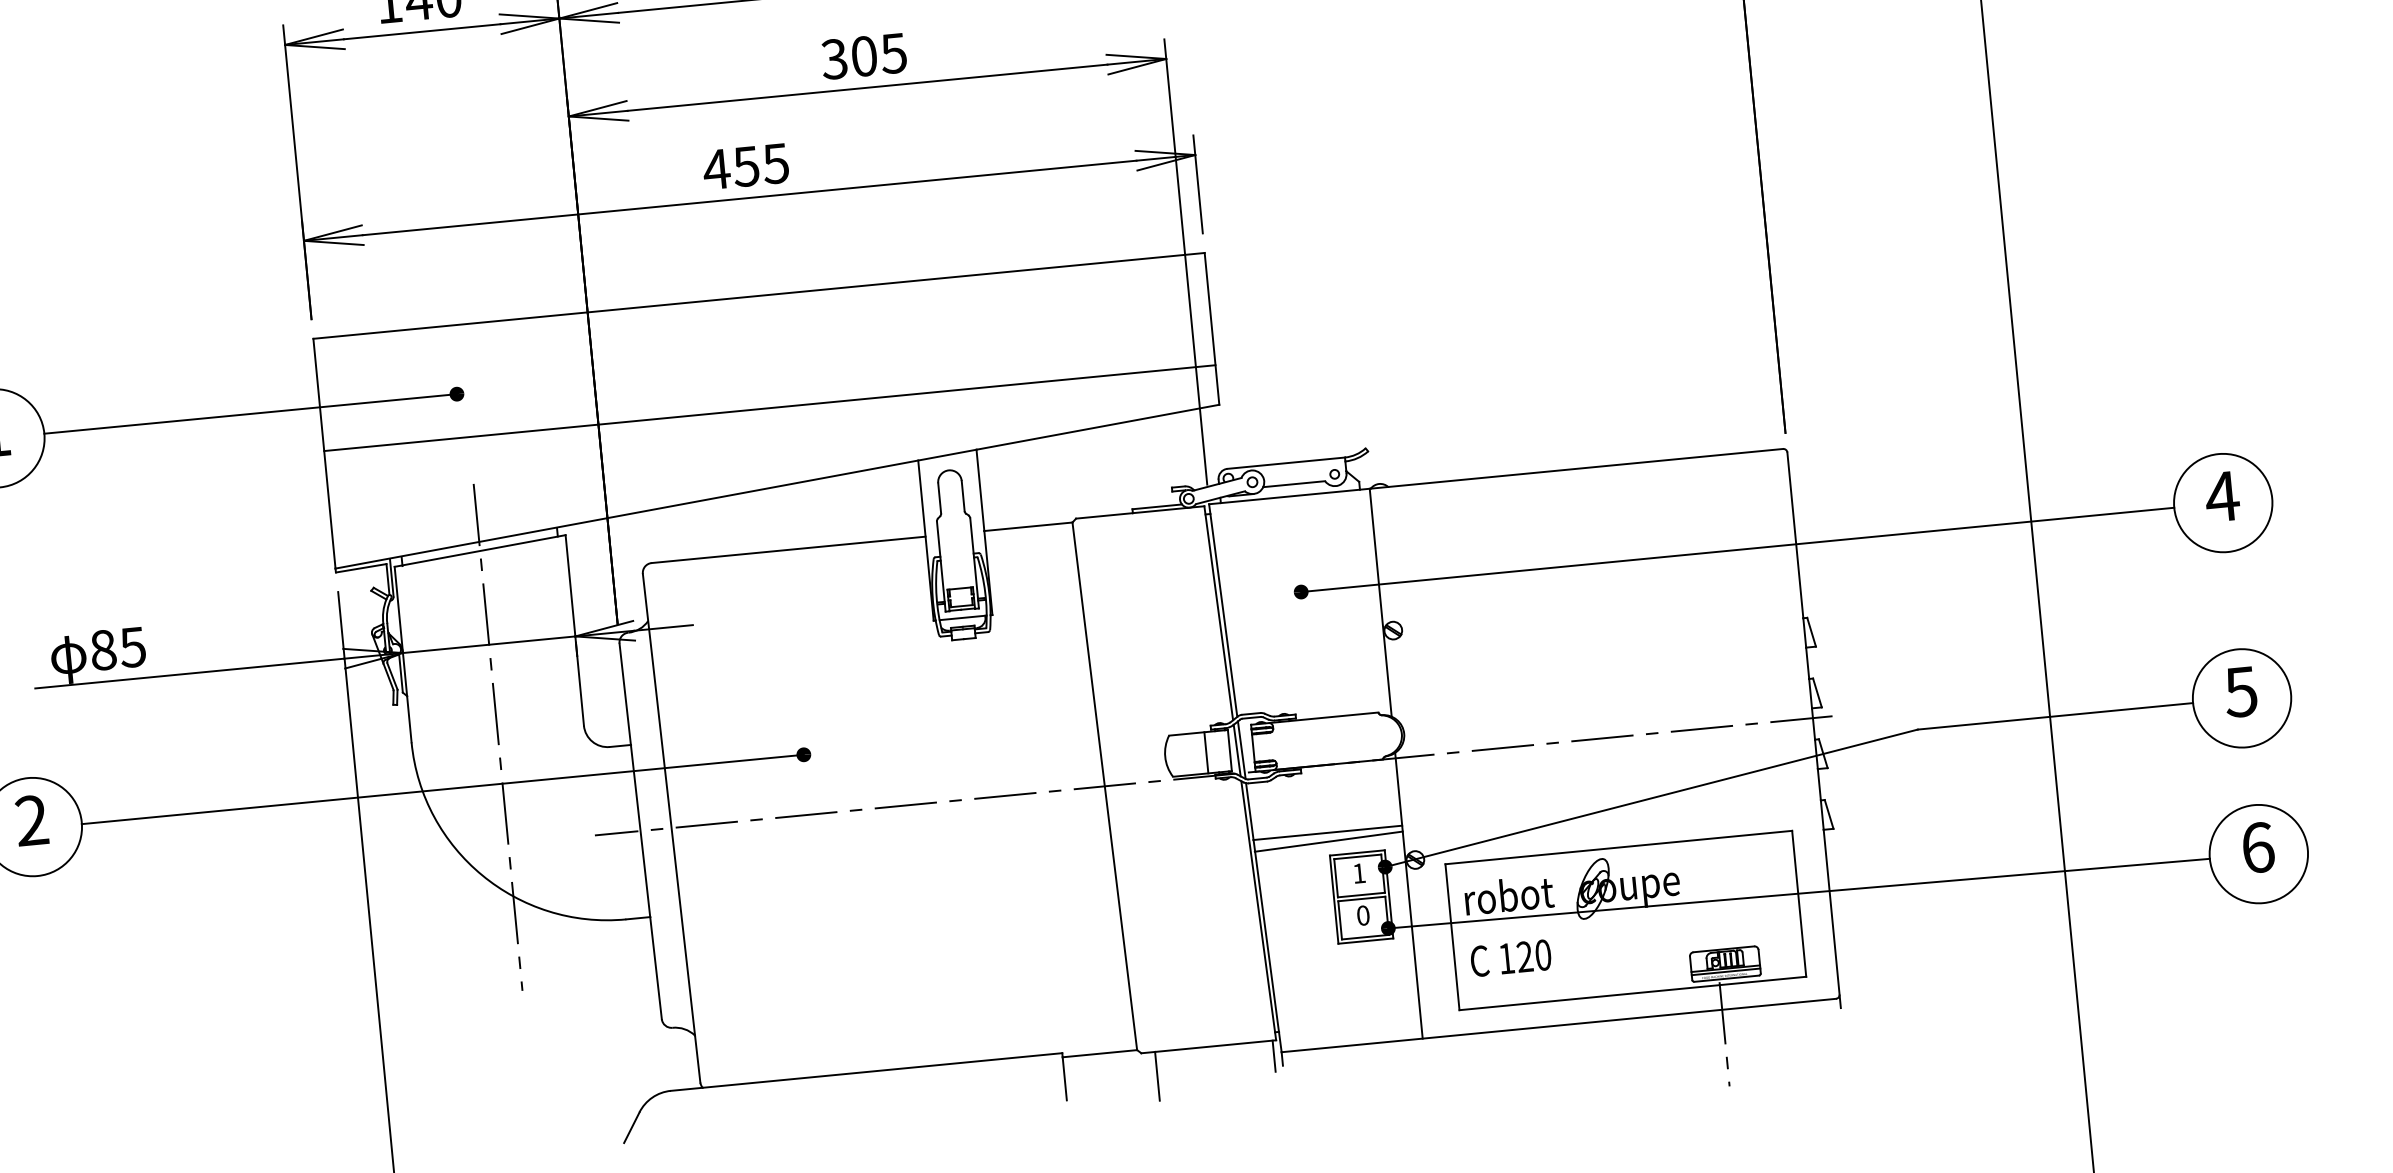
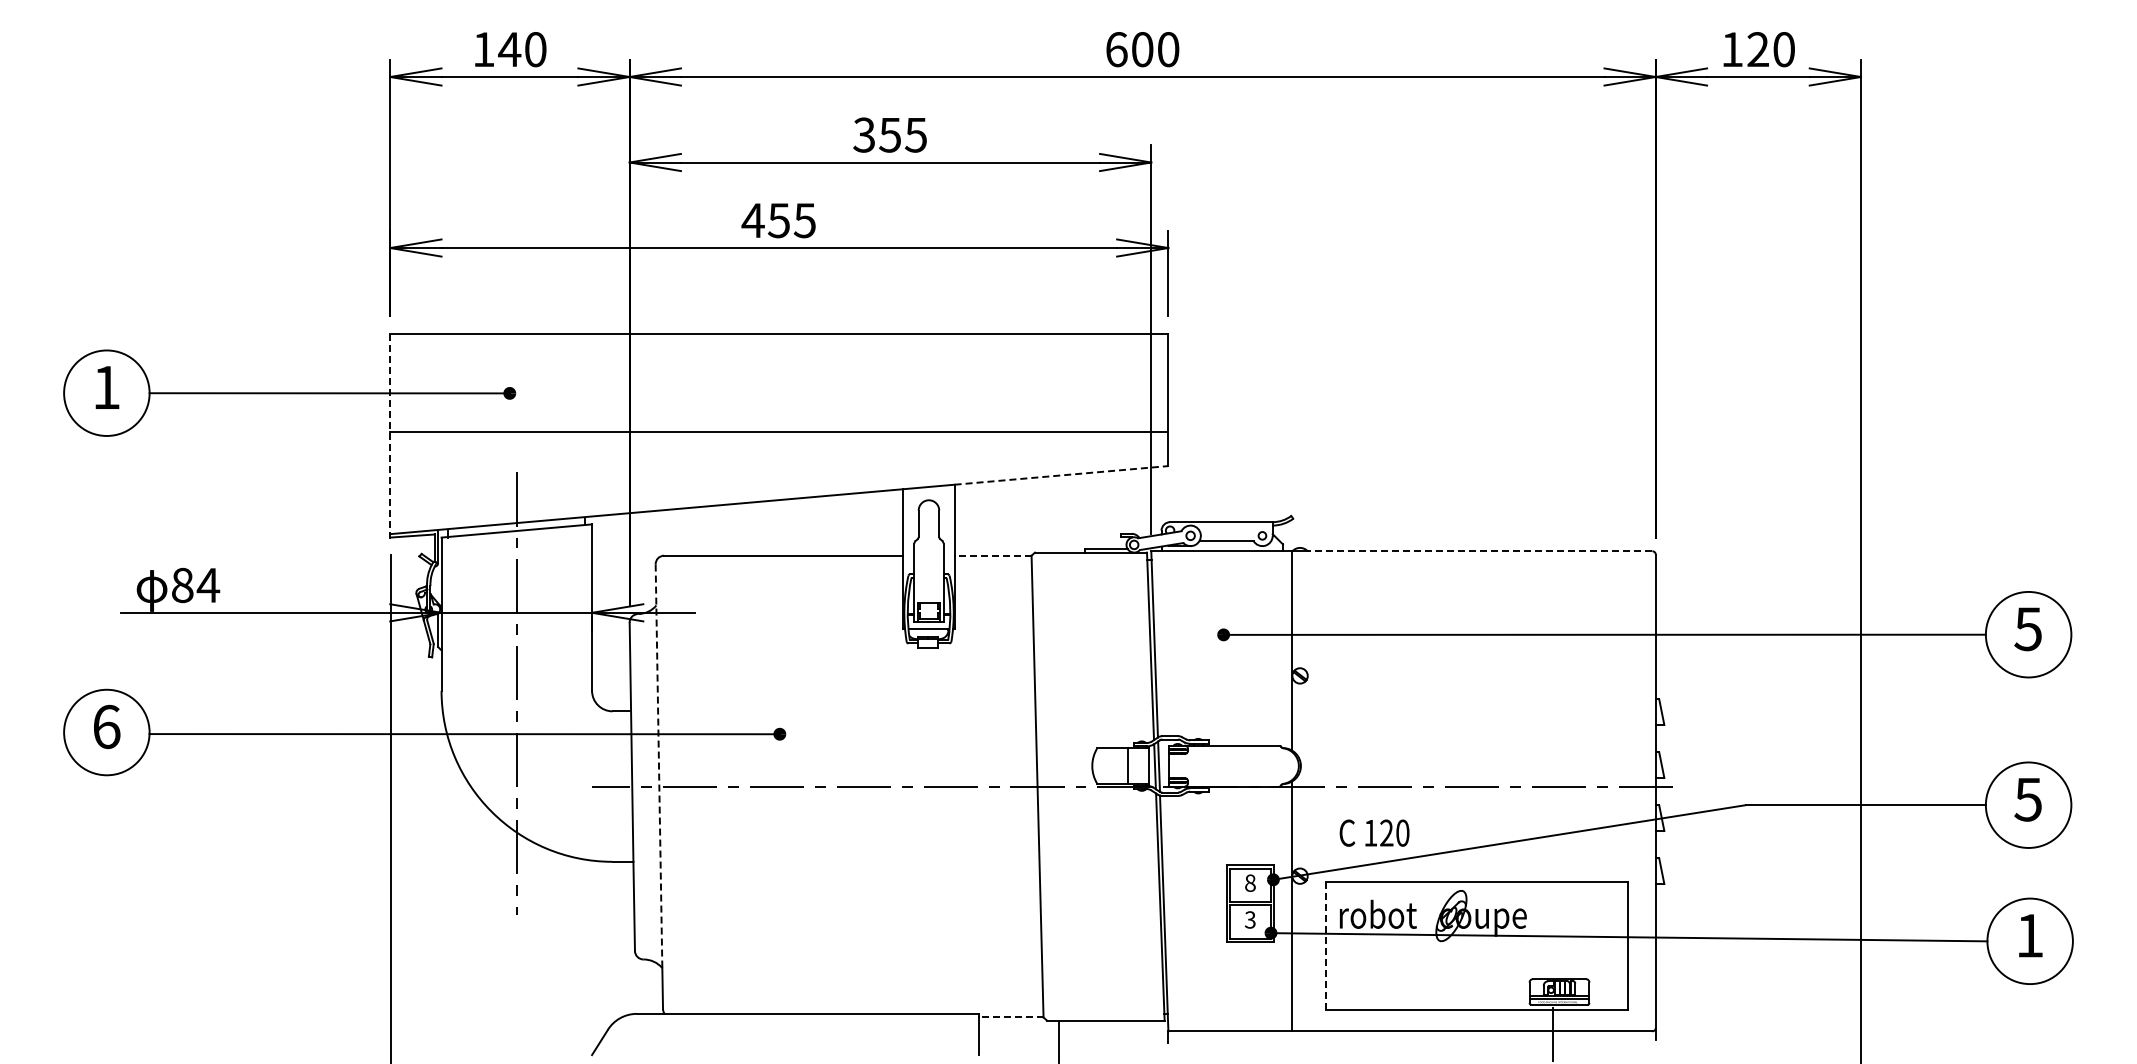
text: (864, 55) -> (890, 134), 305 -> 355
line: (1099, 427) -> (1062, 475), solid -> dashed
line: (324, 454) -> (390, 434), solid -> dashed
line: (1585, 468) -> (1479, 551), solid -> dashed
text: (2221, 497) -> (2027, 629), 4 -> 5
line: (1027, 526) -> (992, 555), solid -> dashed
text: (133, 647) -> (208, 585), 85 -> 84
line: (669, 805) -> (659, 766), solid -> dashed
text: (31, 820) -> (106, 726), 2 -> 6
line: (1327, 832) -> (1226, 845), removed
line: (1328, 840) -> (1226, 852), removed
text: (2258, 847) -> (2030, 935), 6 -> 1
text: (1359, 872) -> (1250, 882), 1 -> 8
text: (1362, 915) -> (1249, 919), 0 -> 3
line: (1452, 937) -> (1325, 946), solid -> dashed
text: (1510, 957) -> (1374, 832), moved
line: (1099, 1053) -> (1010, 1017), solid -> dashed
line: (1274, 1055) -> (1161, 1033), removed

